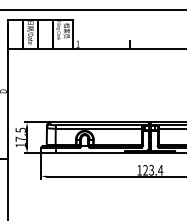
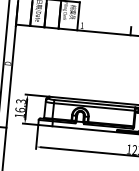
text: (20, 134) -> (20, 105), 17.5 -> 16.3

